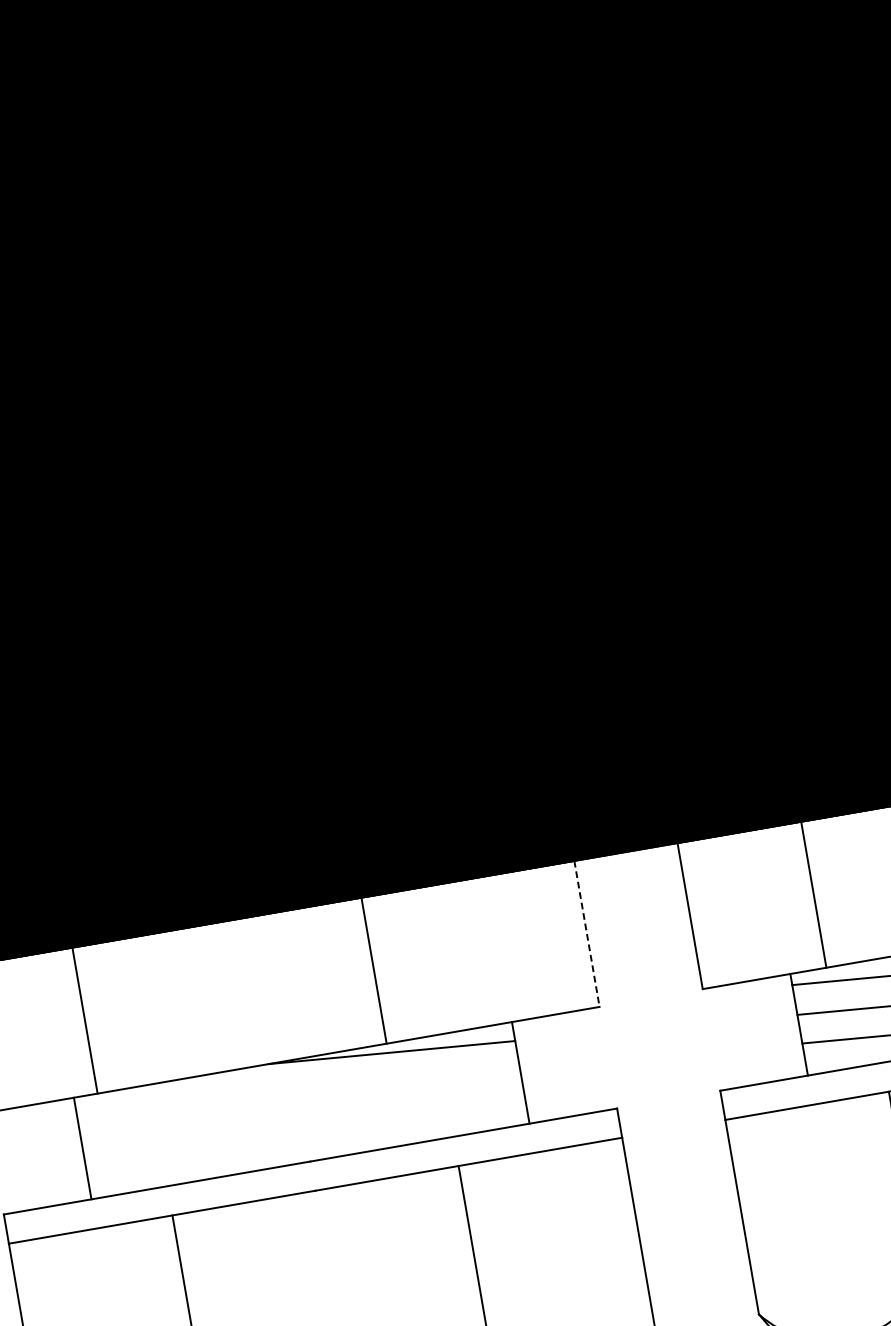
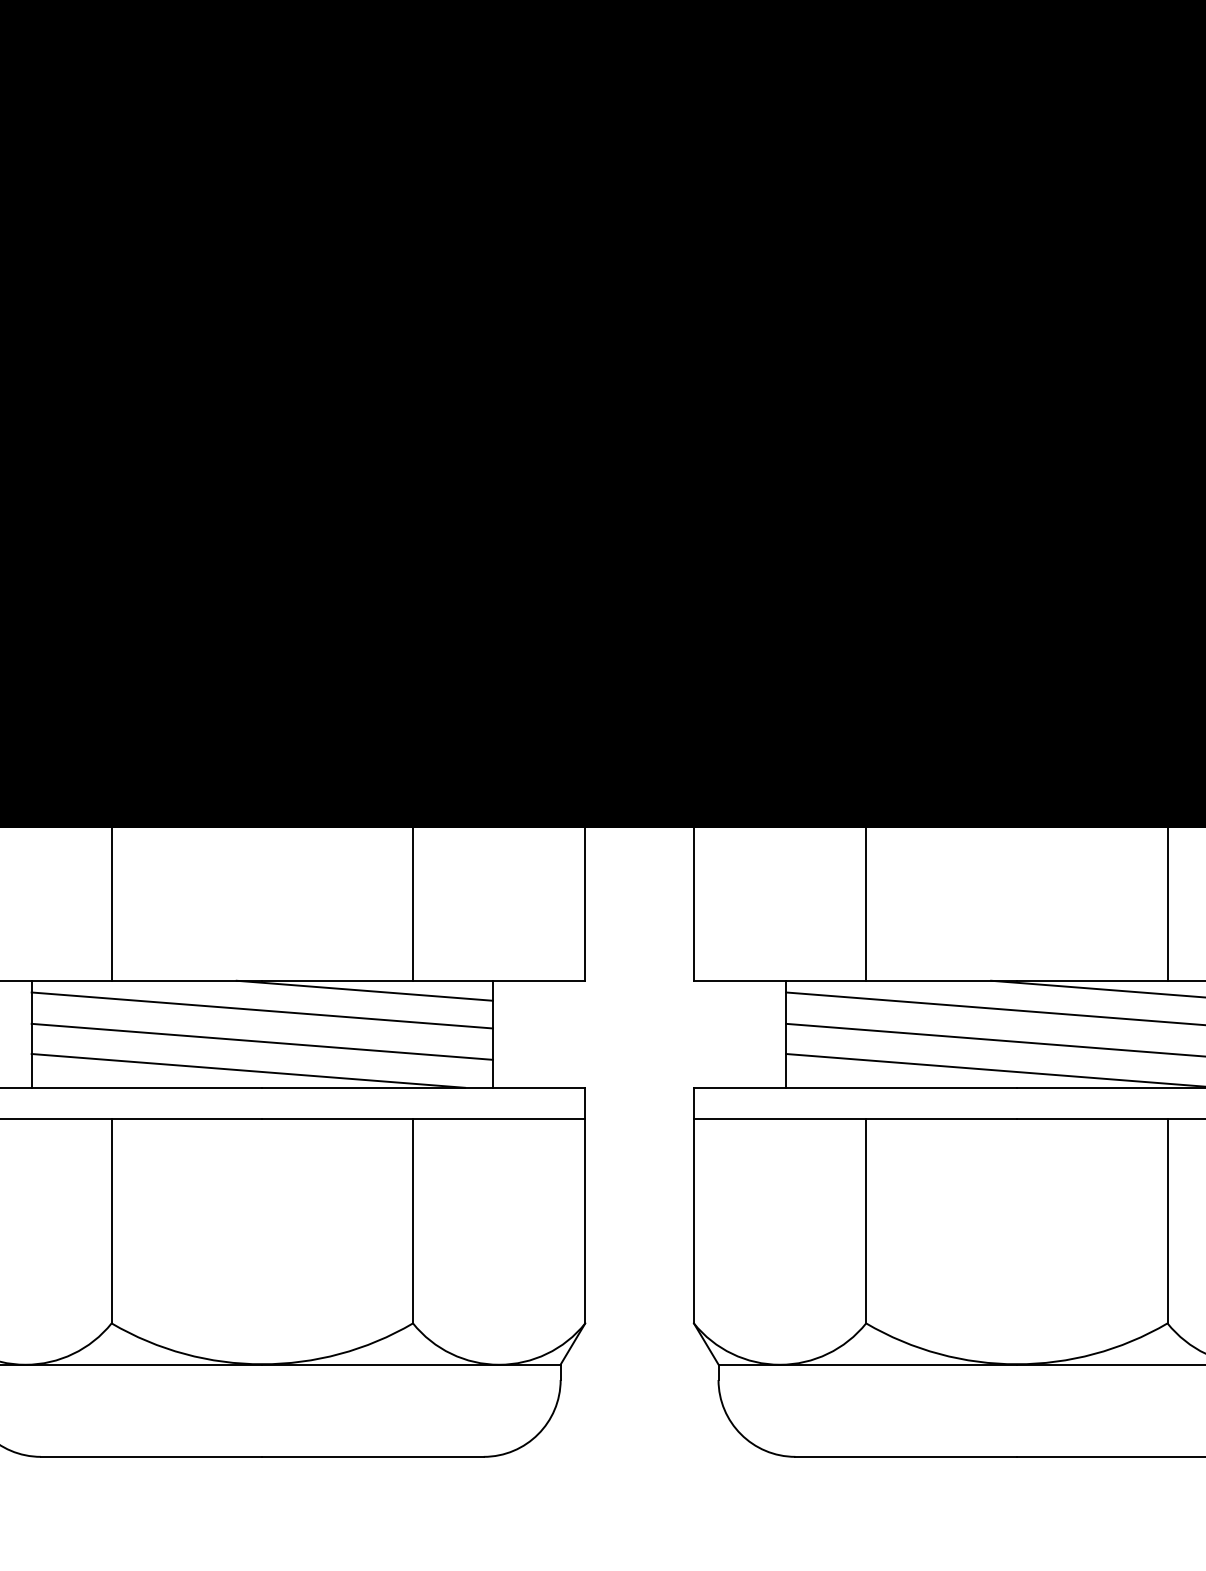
line: (814, 894) -> (866, 903), moved
line: (587, 933) -> (585, 903), dashed -> solid
line: (374, 970) -> (413, 903), moved
line: (84, 1020) -> (111, 903), moved
line: (297, 1088) -> (262, 1010), added
line: (303, 1117) -> (262, 1041), added
line: (294, 1147) -> (248, 1070), added

